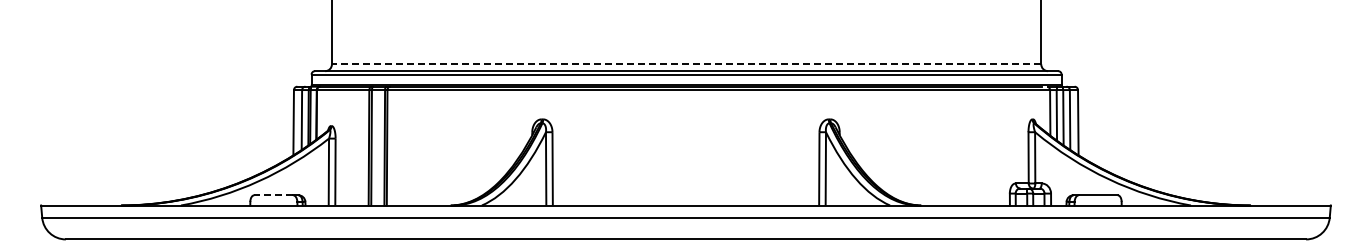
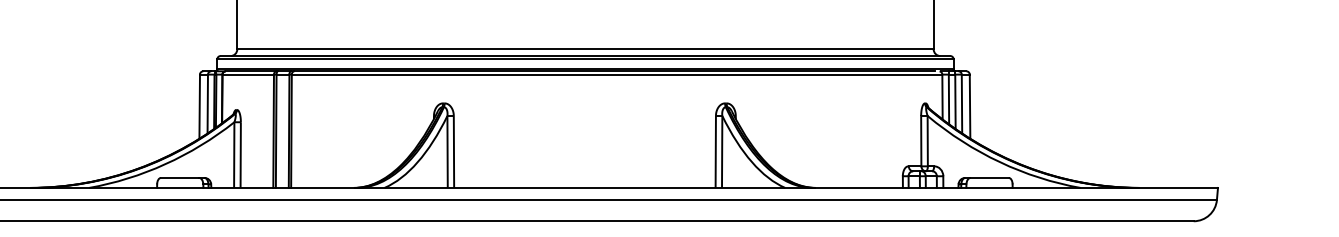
line: (686, 64) -> (585, 49), dashed -> solid
line: (273, 195) -> (179, 178), dashed -> solid

